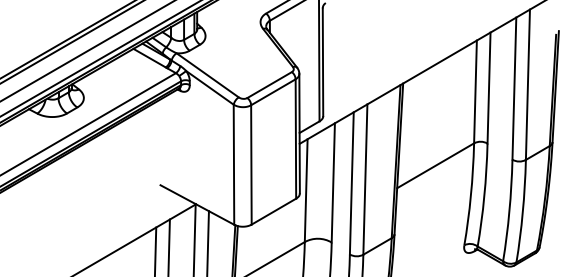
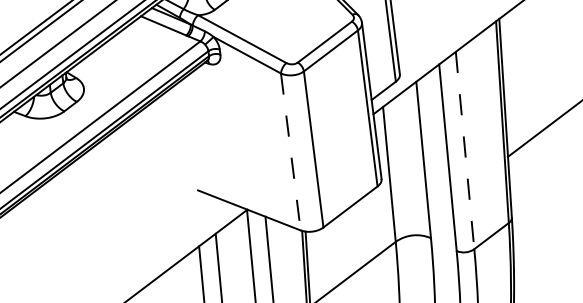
line: (233, 165) -> (290, 153), solid -> dashed
line: (365, 180) -> (465, 151), solid -> dashed

